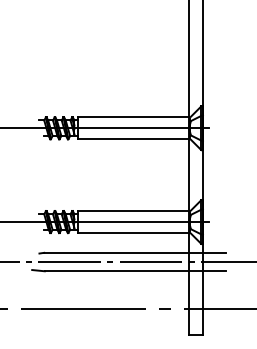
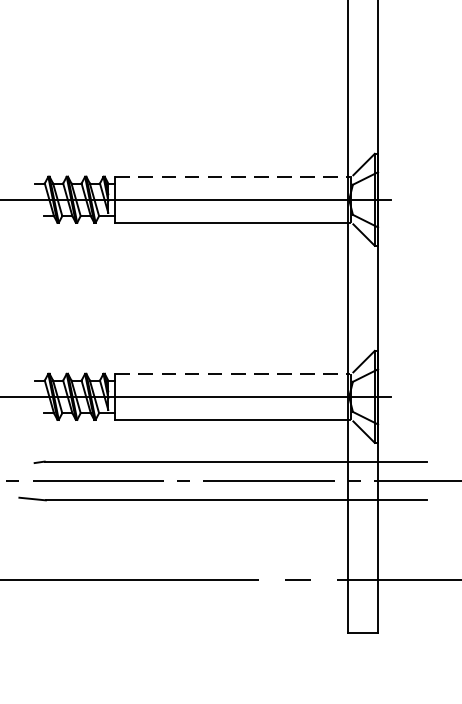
line: (133, 117) -> (232, 177), solid -> dashed
line: (133, 211) -> (232, 374), solid -> dashed

